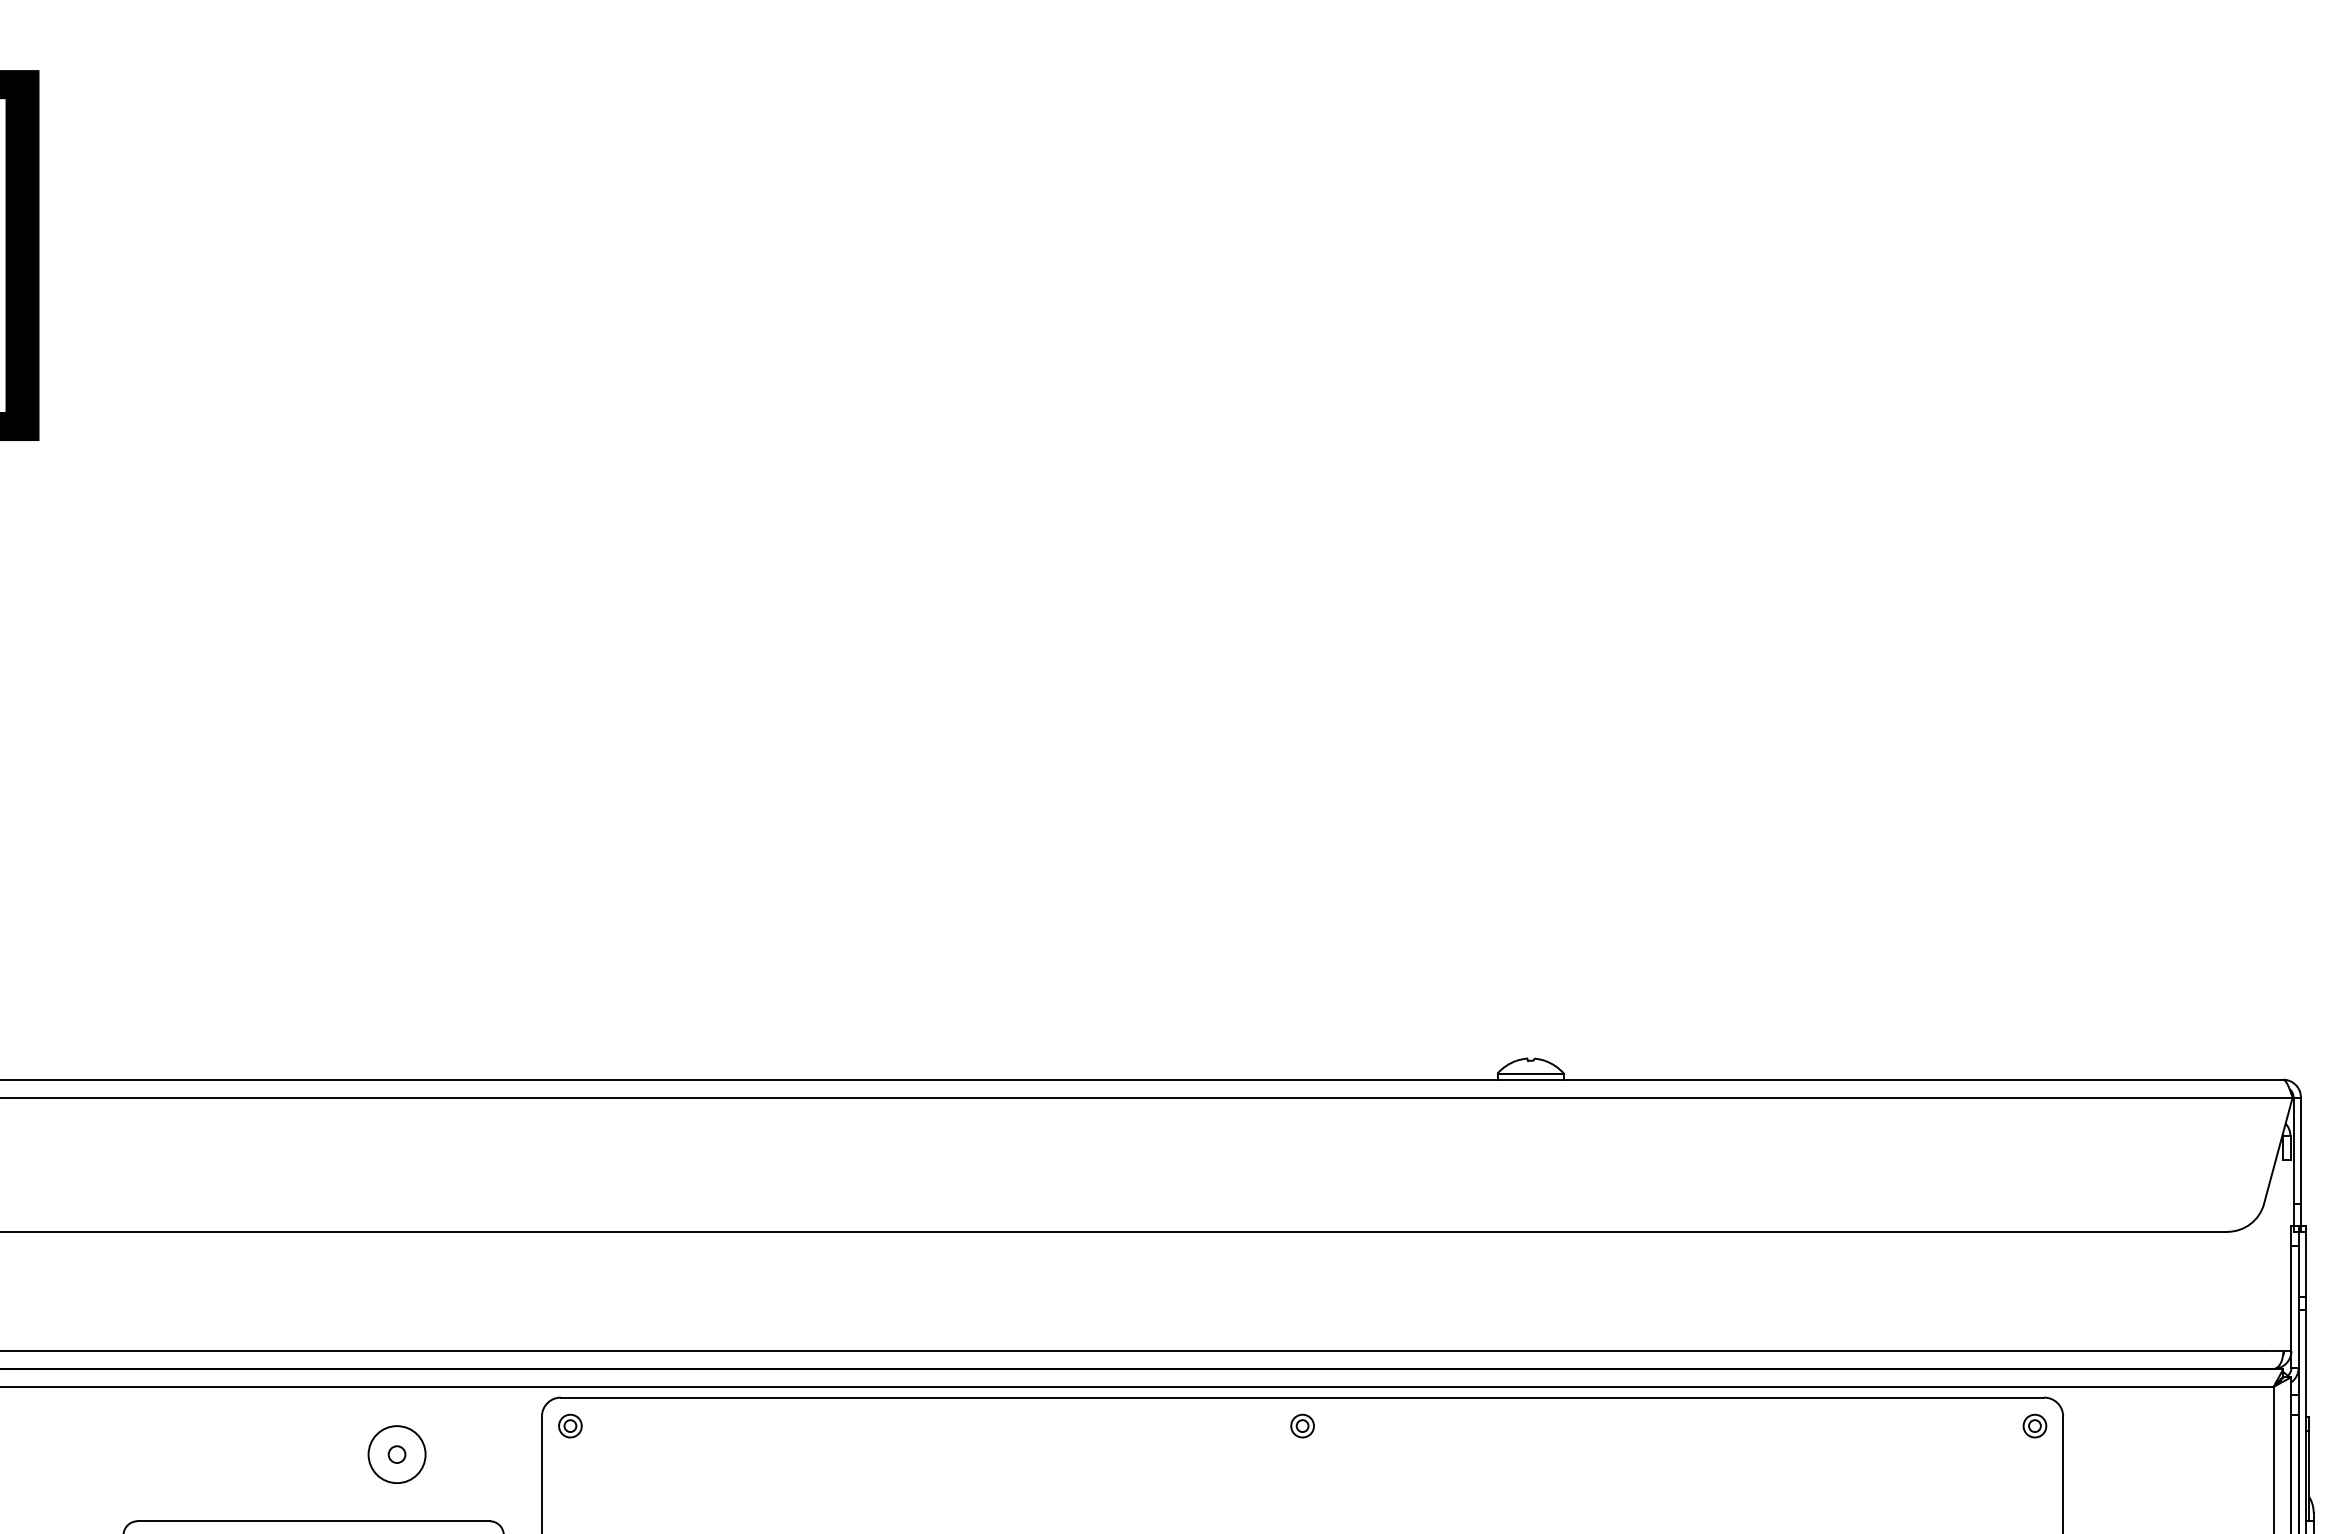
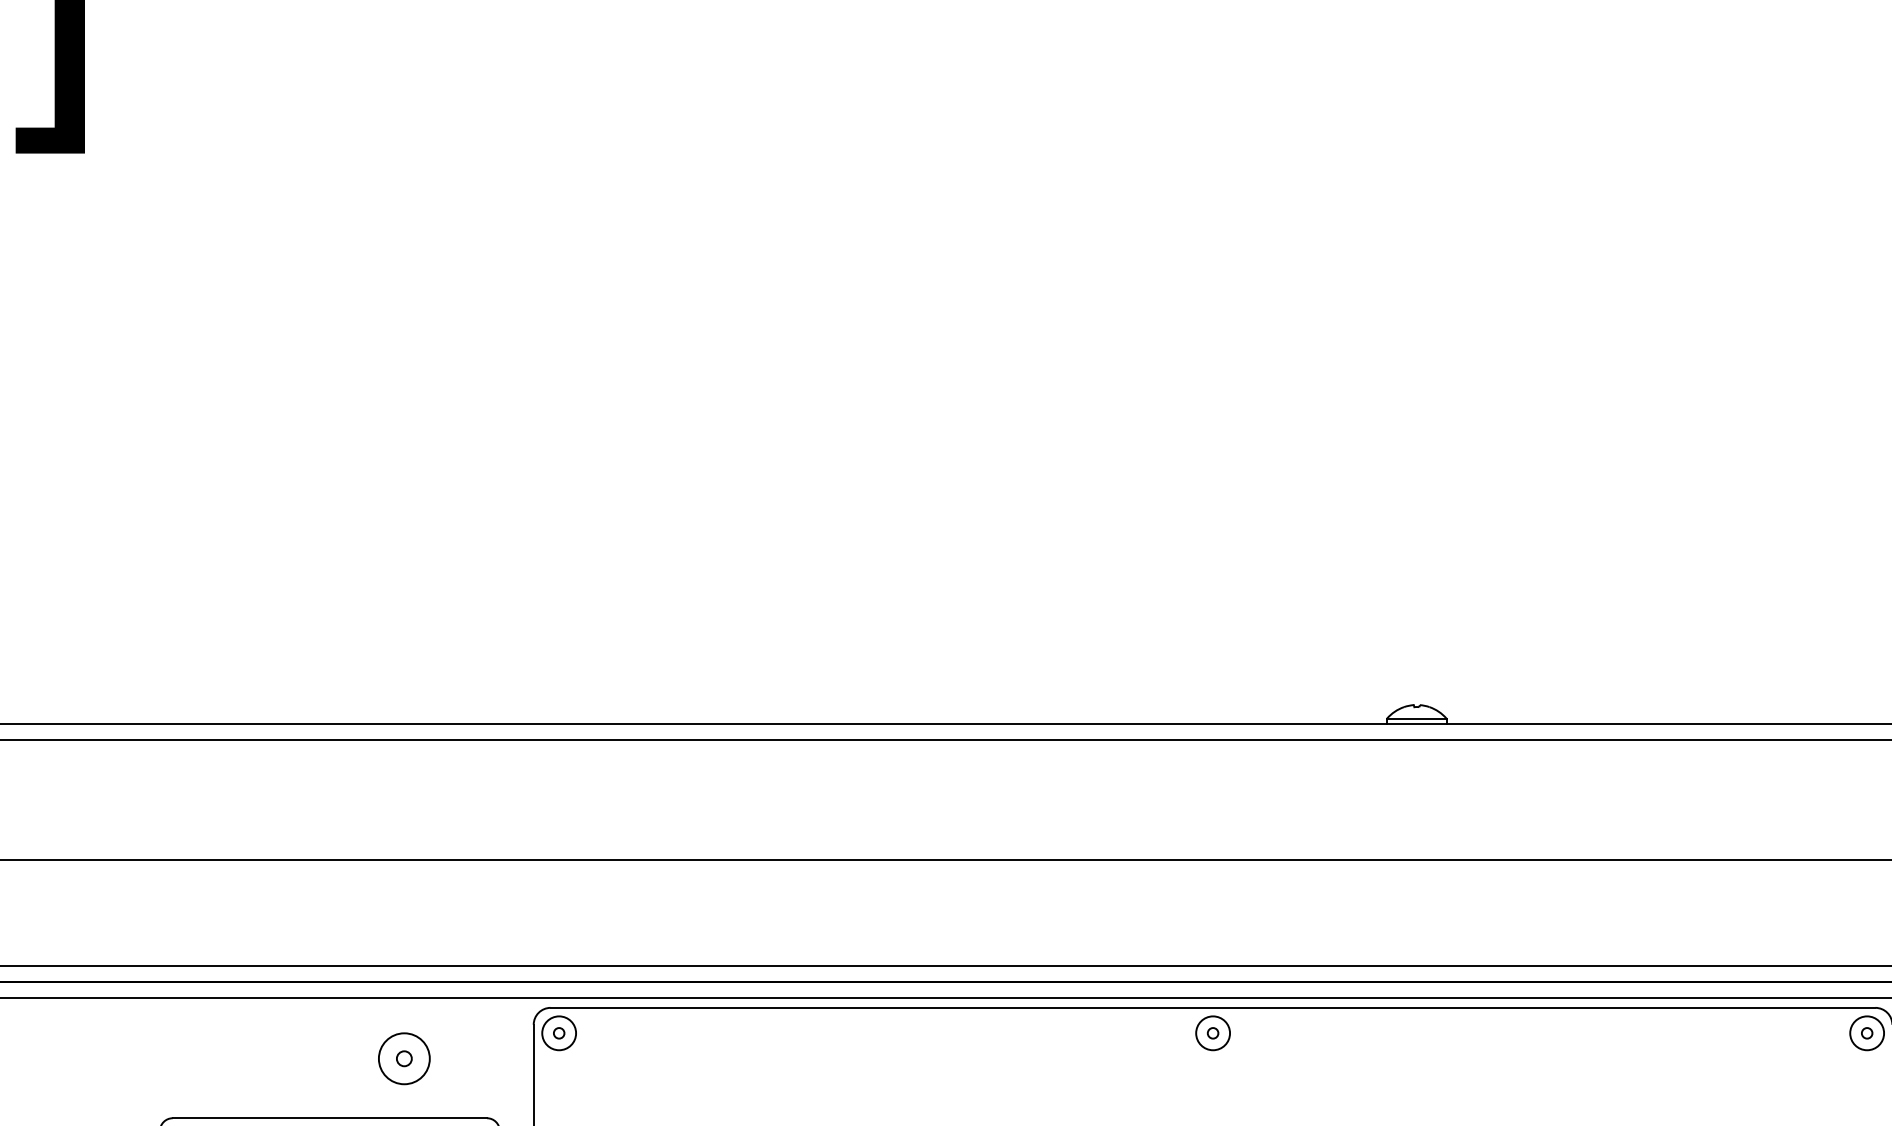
circle: (570, 1426) -> (559, 1033), size x1.67
circle: (1302, 1426) -> (1212, 1033), size x1.67
circle: (2034, 1426) -> (1866, 1033), size x1.67

